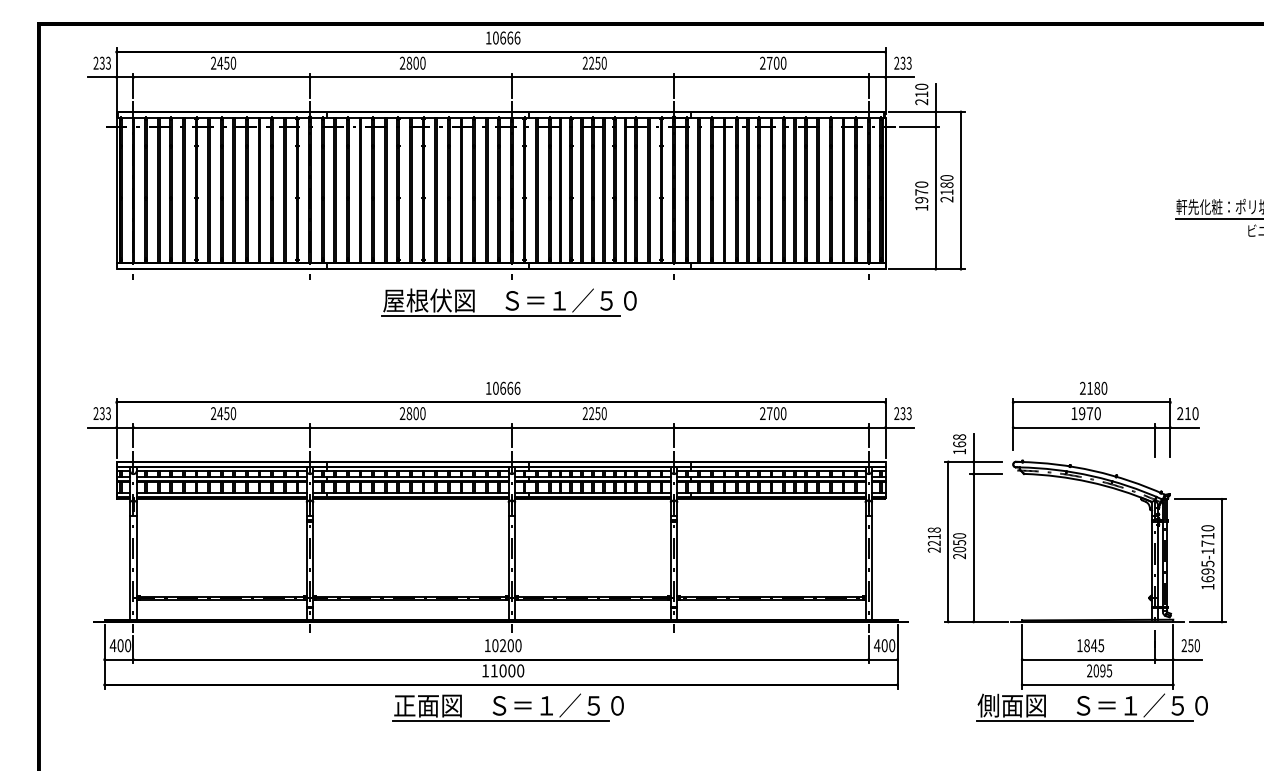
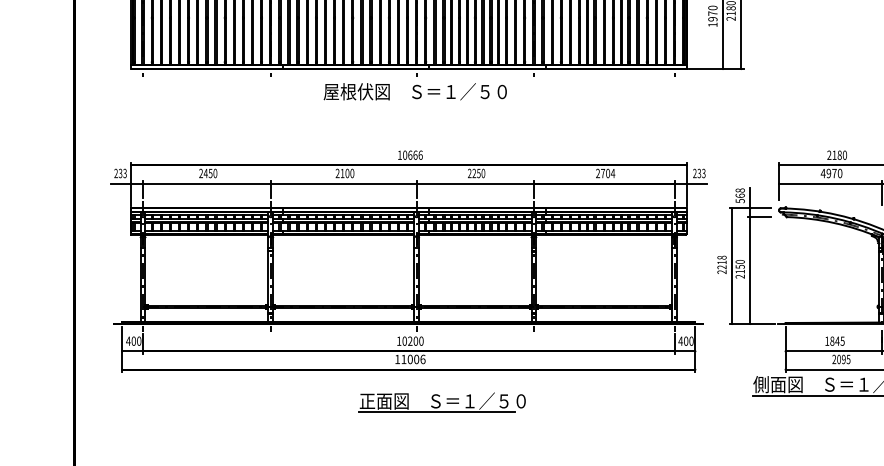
line: (501, 315) -> (409, 102), removed
text: (409, 413) -> (342, 173), 2800 -> 2100
text: (783, 413) -> (612, 173), 2700 -> 2704
text: (1073, 413) -> (822, 173), 1970 -> 4970
text: (959, 451) -> (740, 200), 168 -> 568
text: (959, 549) -> (740, 271), 2050 -> 2150
text: (520, 670) -> (422, 359), 11000 -> 11006
part: (507, 707) -> (441, 402), moved

